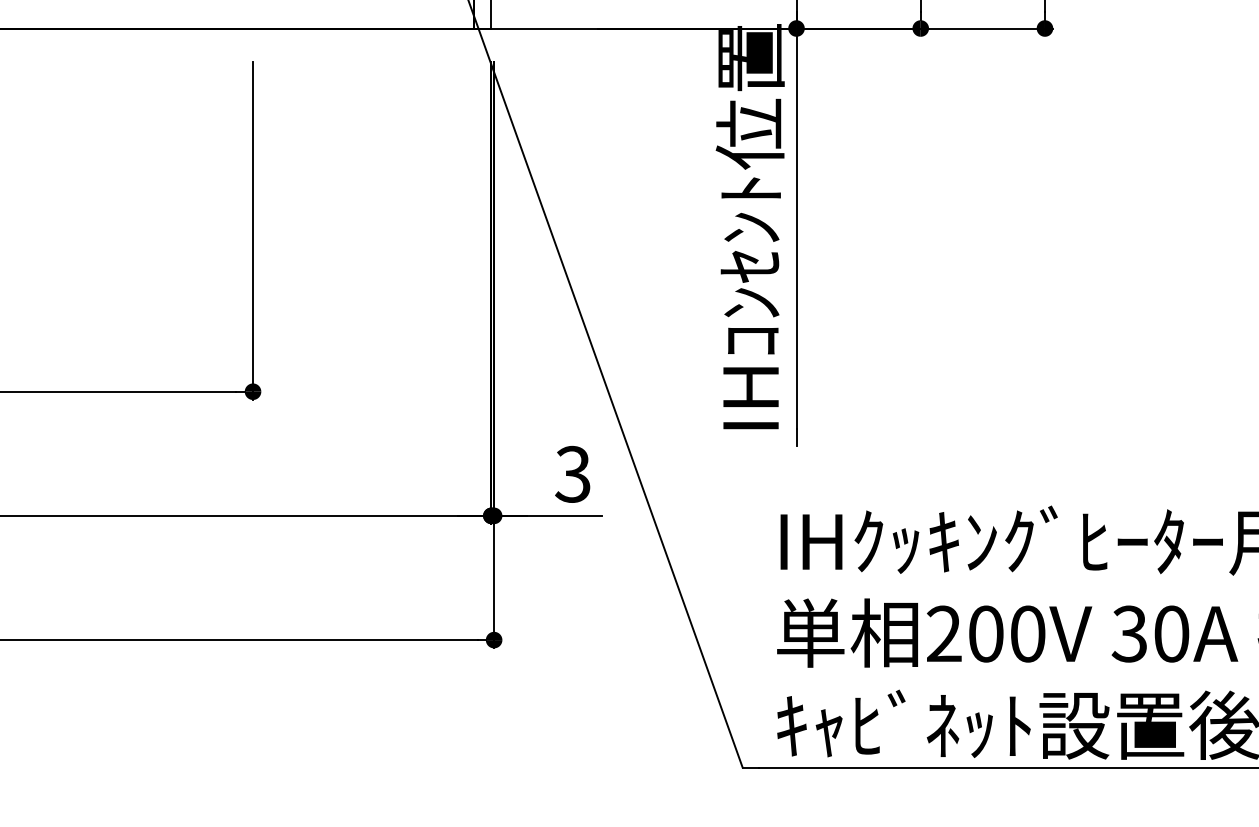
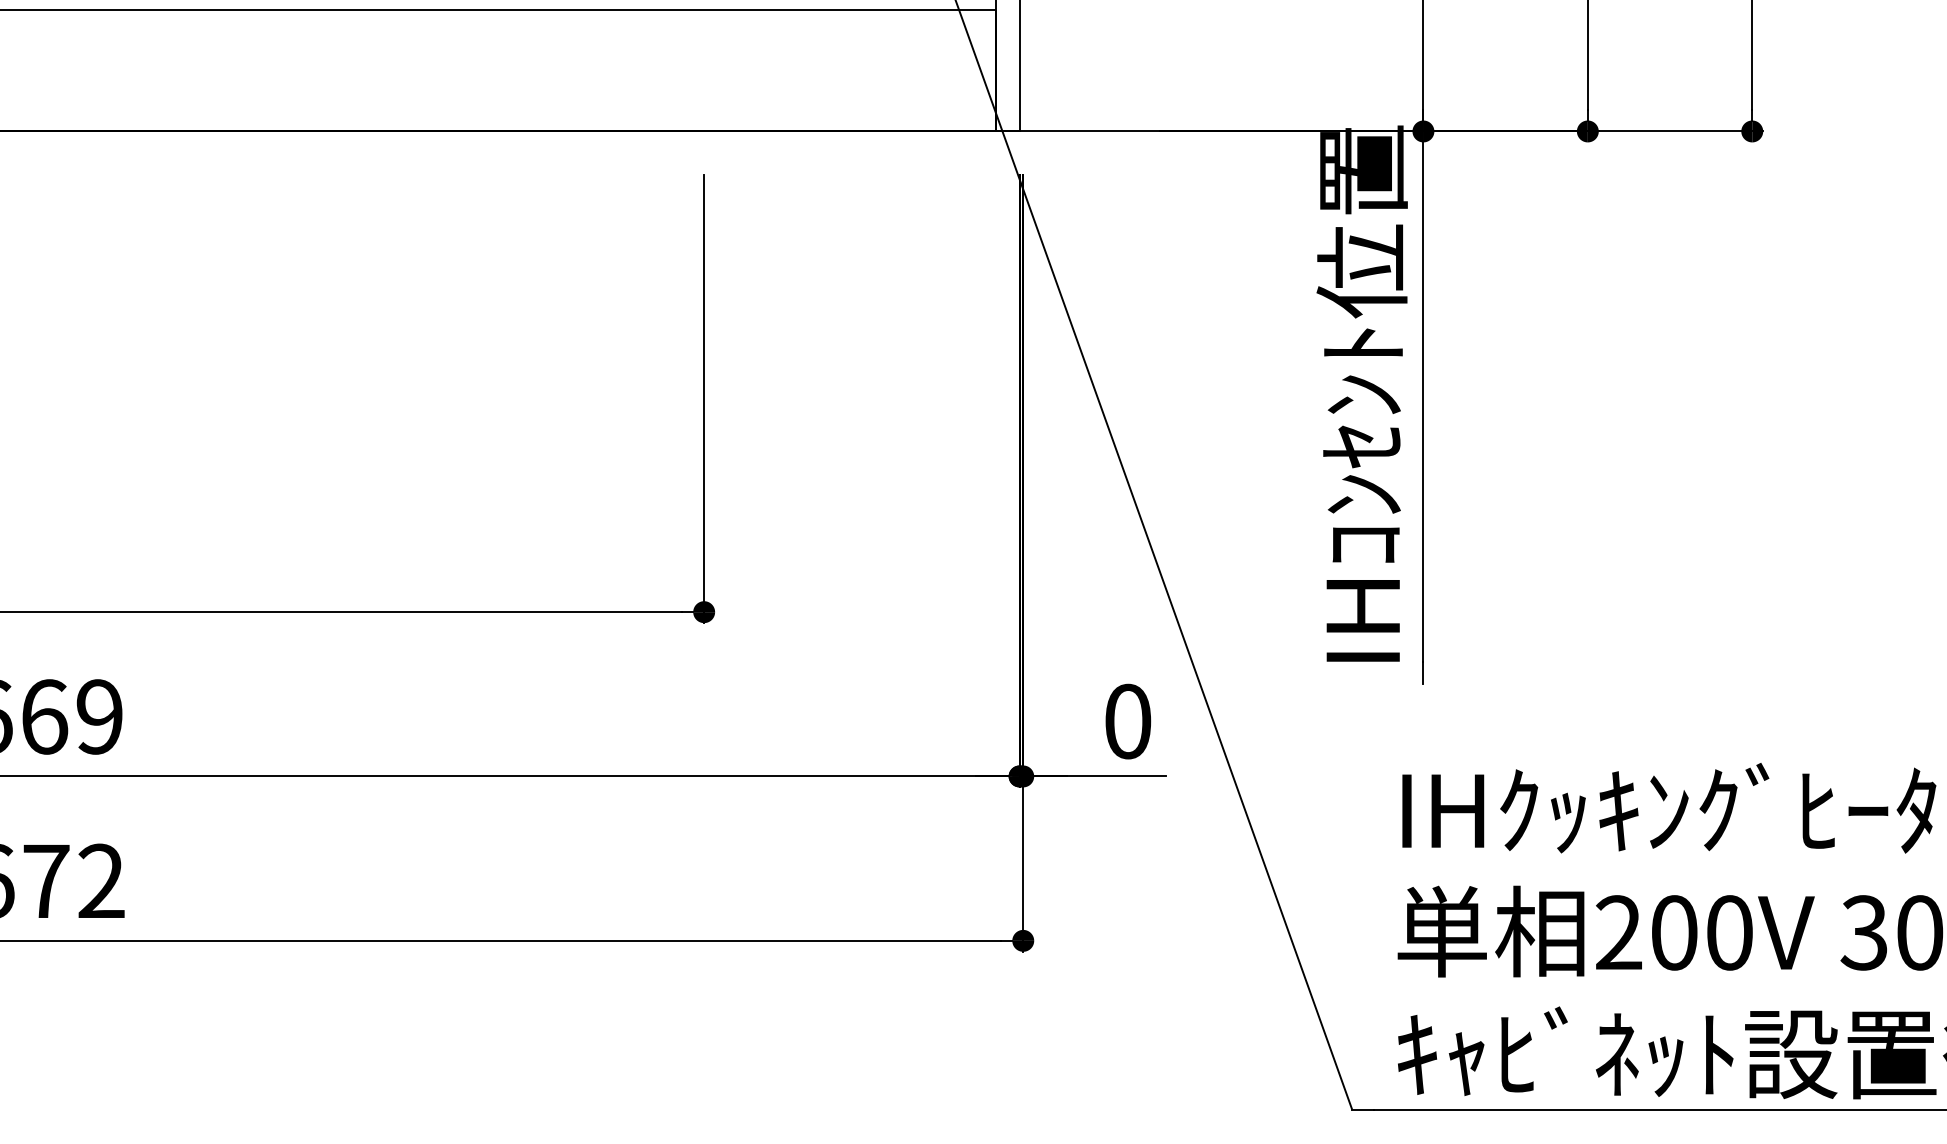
text: (572, 474) -> (1127, 721), 3 -> 0

